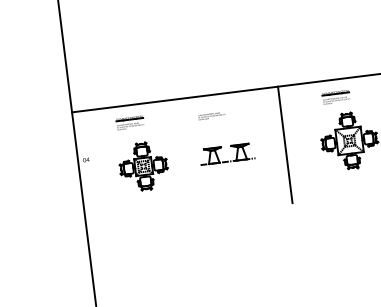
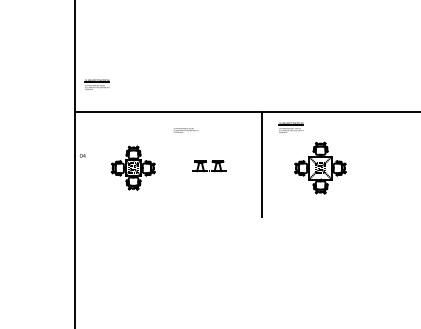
part: (335, 97) -> (290, 127), moved
text: (211, 116) -> (185, 130), moved
part: (129, 122) -> (96, 84), moved
part: (226, 154) -> (208, 166), size x0.7

